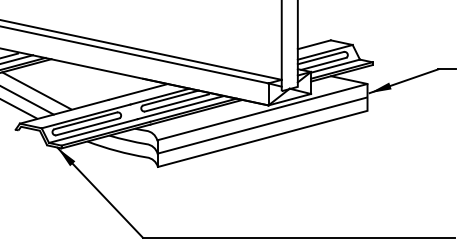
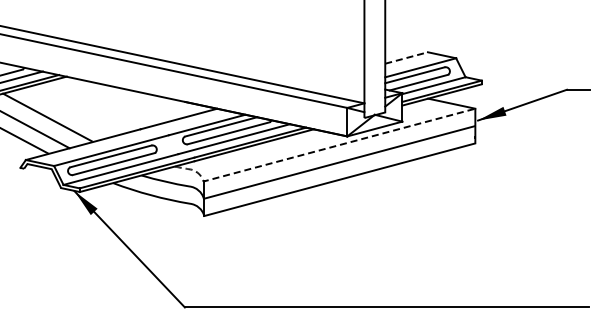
line: (315, 44) -> (407, 57), solid -> dashed
line: (243, 117) -> (314, 151), solid -> dashed

